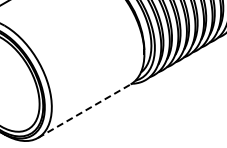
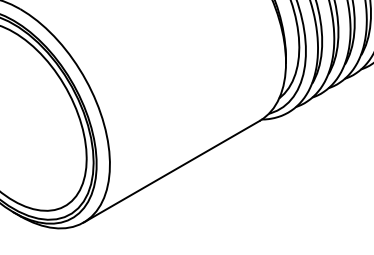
line: (84, 110) -> (172, 170), dashed -> solid

